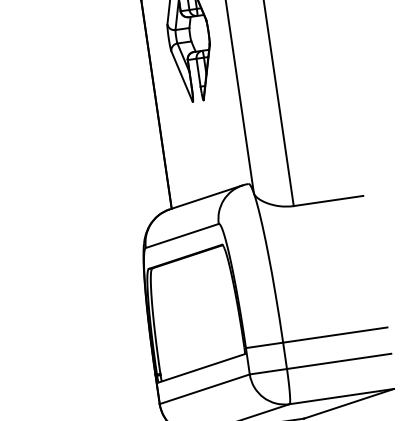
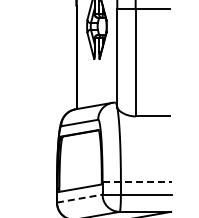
line: (316, 337) -> (137, 181), solid -> dashed
line: (206, 388) -> (80, 198), solid -> dashed

